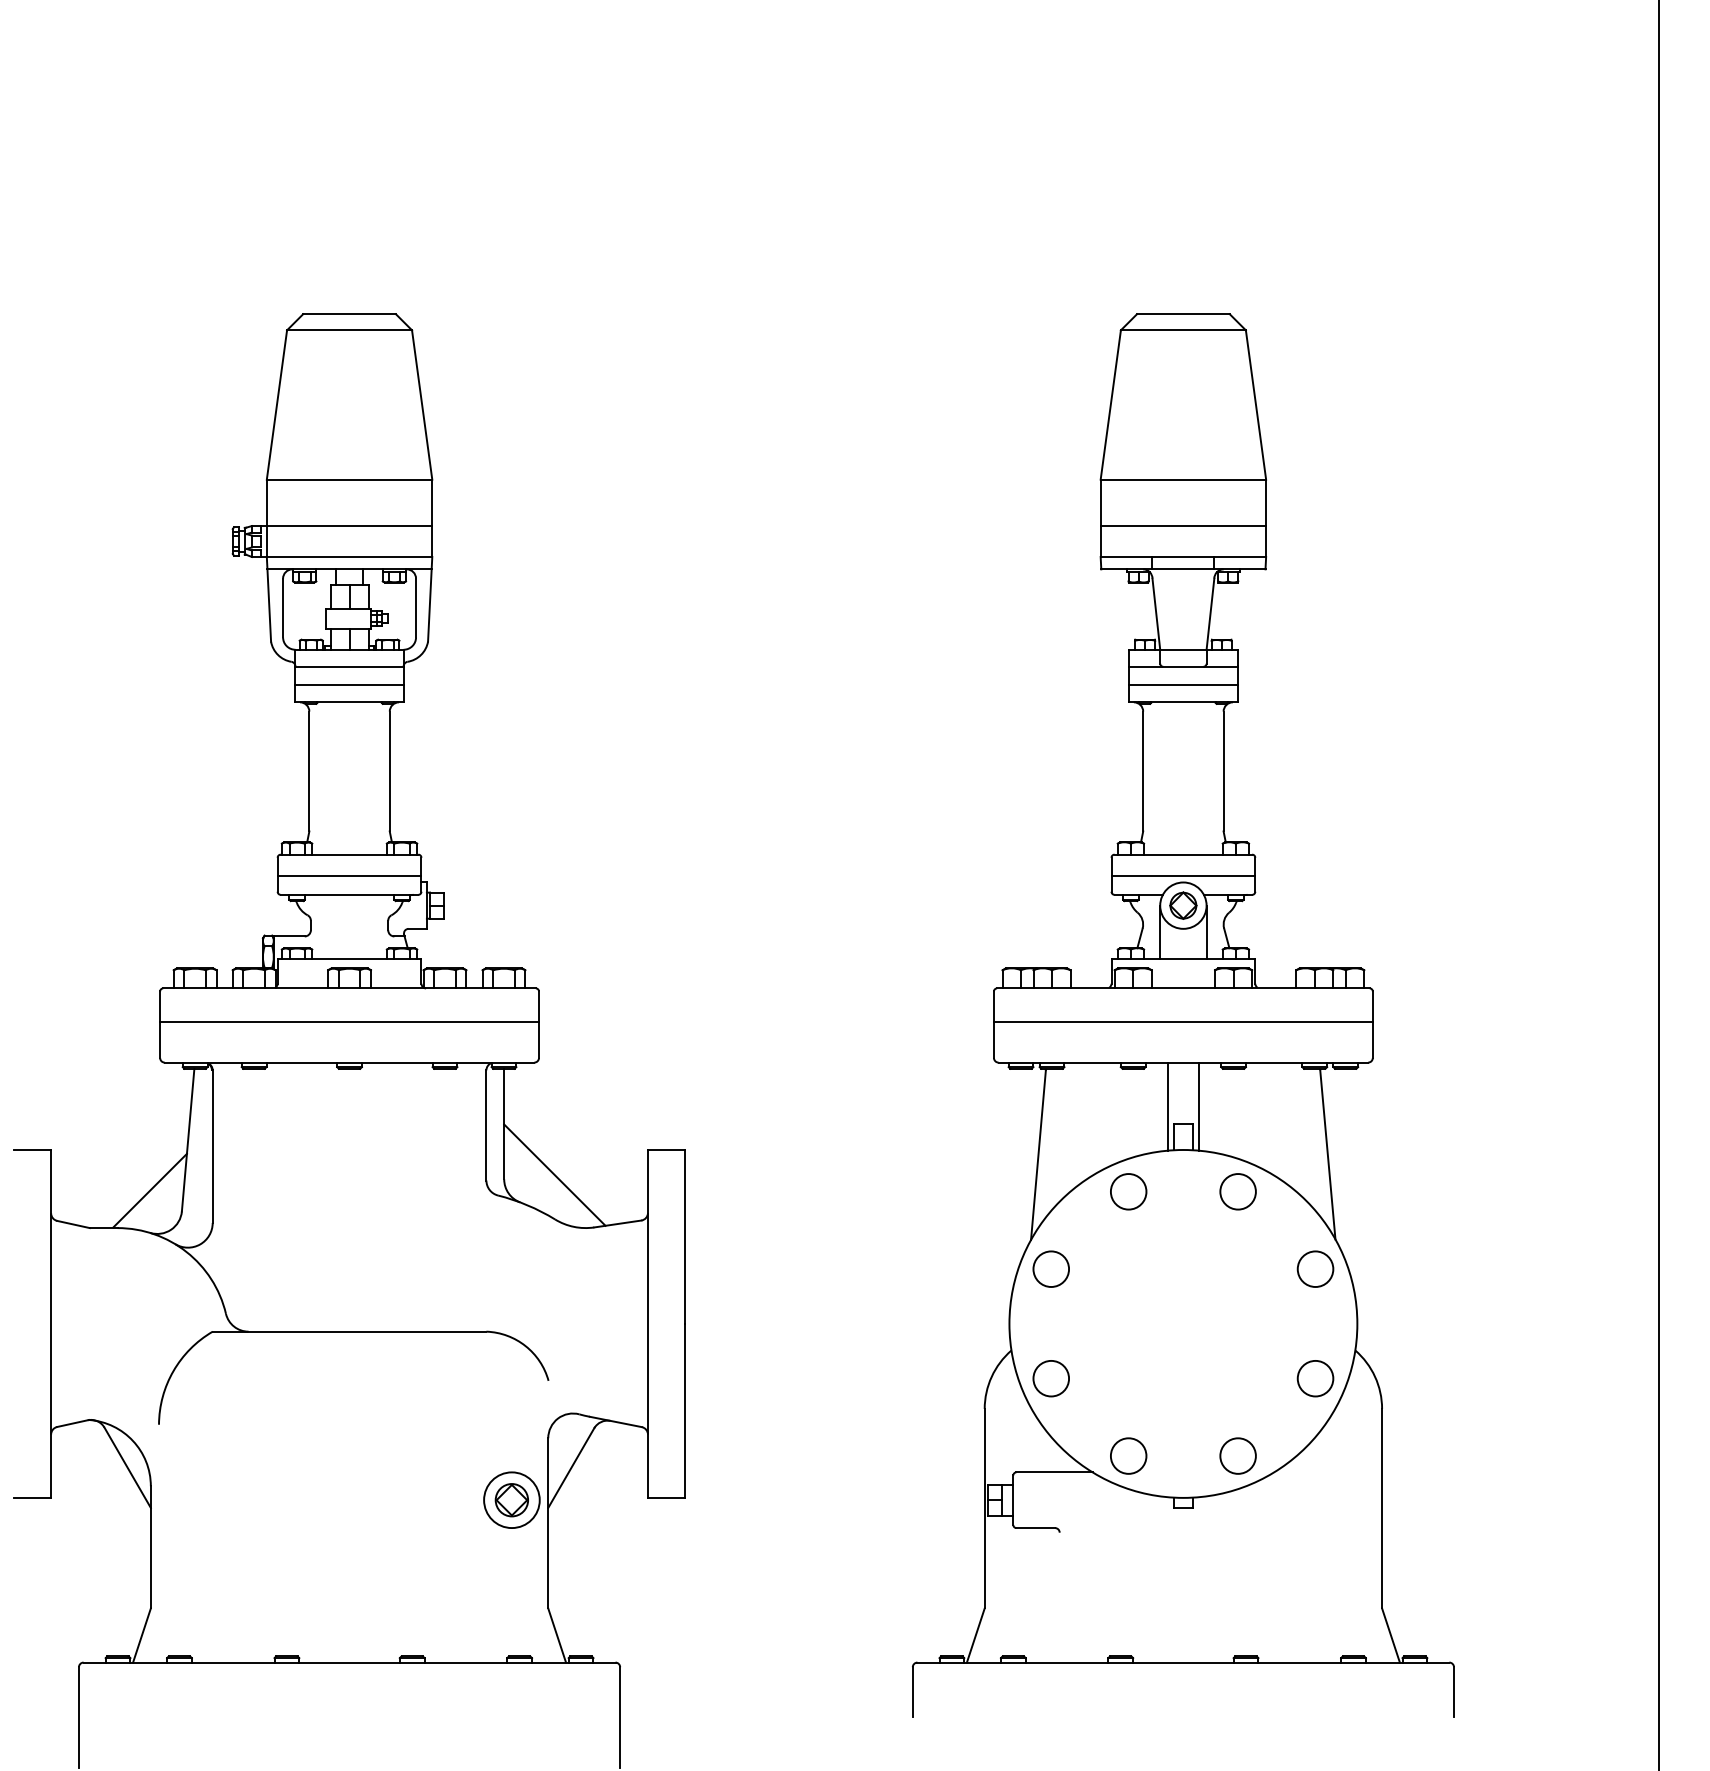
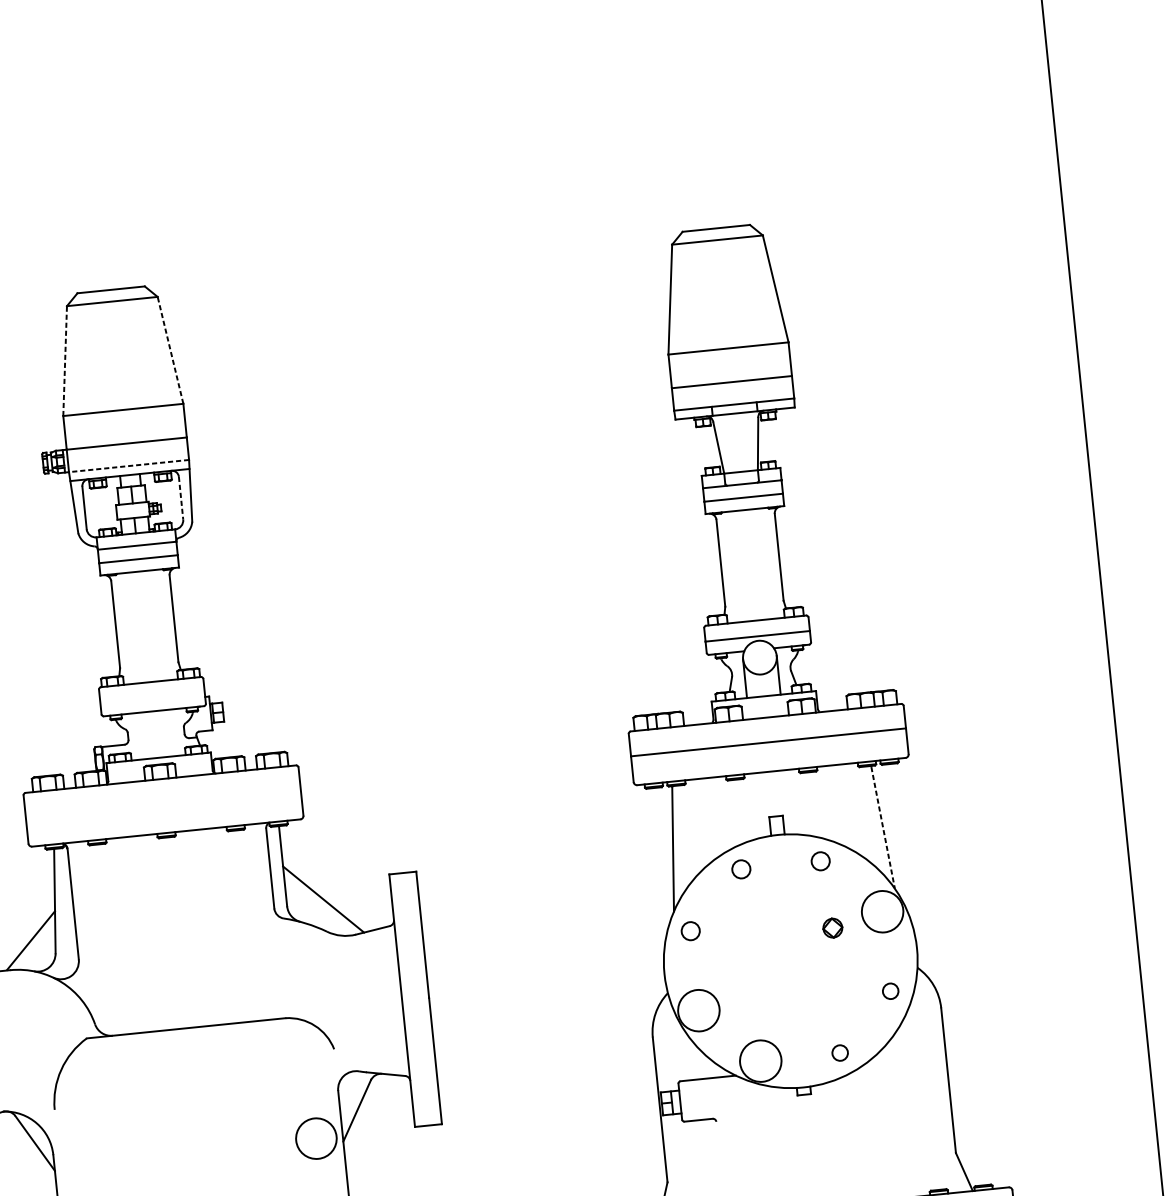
line: (277, 404) -> (65, 360), solid -> dashed
line: (422, 404) -> (170, 350), solid -> dashed
line: (349, 556) -> (128, 465), solid -> dashed
line: (416, 608) -> (181, 498), solid -> dashed
line: (349, 876) -> (152, 697), removed
part: (1183, 905) -> (832, 928), moved
line: (349, 1022) -> (163, 803), removed
line: (1167, 1106) -> (763, 804), removed
line: (1198, 1106) -> (785, 802), removed
line: (1327, 1154) -> (882, 827), solid -> dashed
circle: (1128, 1191) -> (741, 869), size x0.7
circle: (1237, 1191) -> (820, 861), size x0.7
circle: (1050, 1268) -> (690, 930), size x0.7
circle: (1315, 1268) -> (882, 911), size x1.6
circle: (1051, 1378) -> (699, 1010), size x1.6
circle: (1315, 1378) -> (890, 991), size x0.6
circle: (1128, 1455) -> (760, 1060), size x1.6
circle: (1237, 1455) -> (839, 1052), size x0.6
part: (511, 1500) -> (316, 1138), removed

